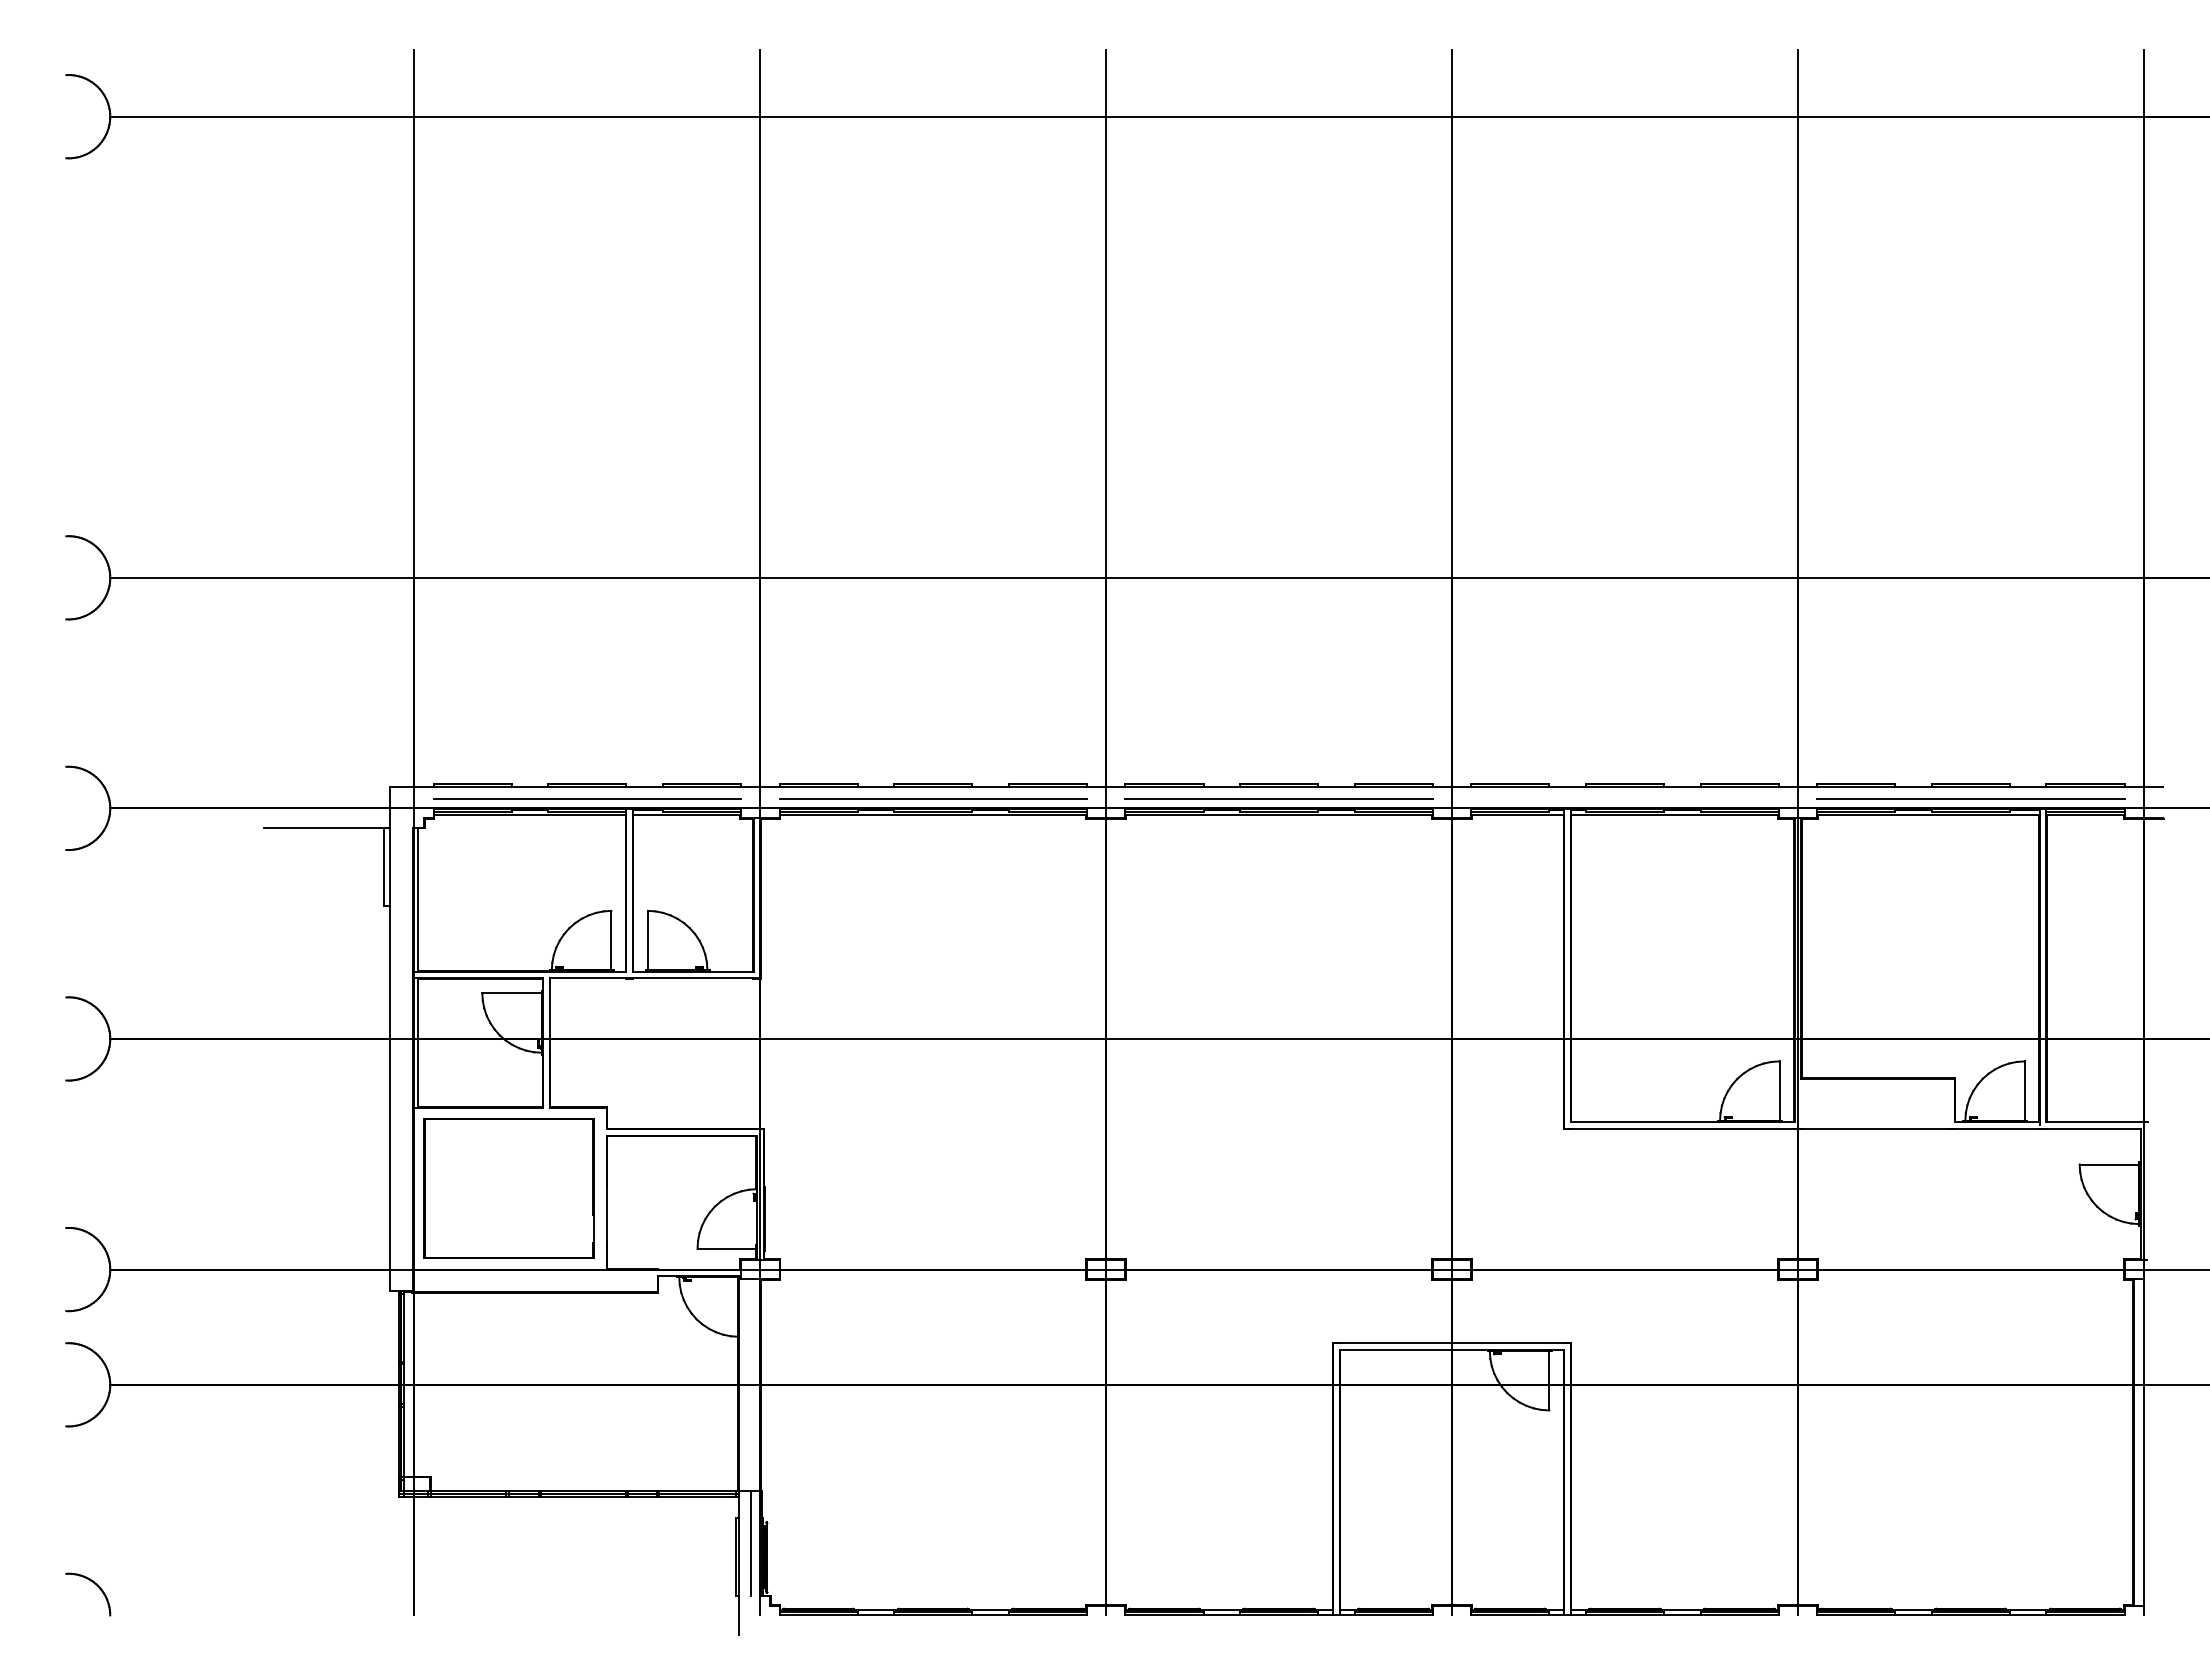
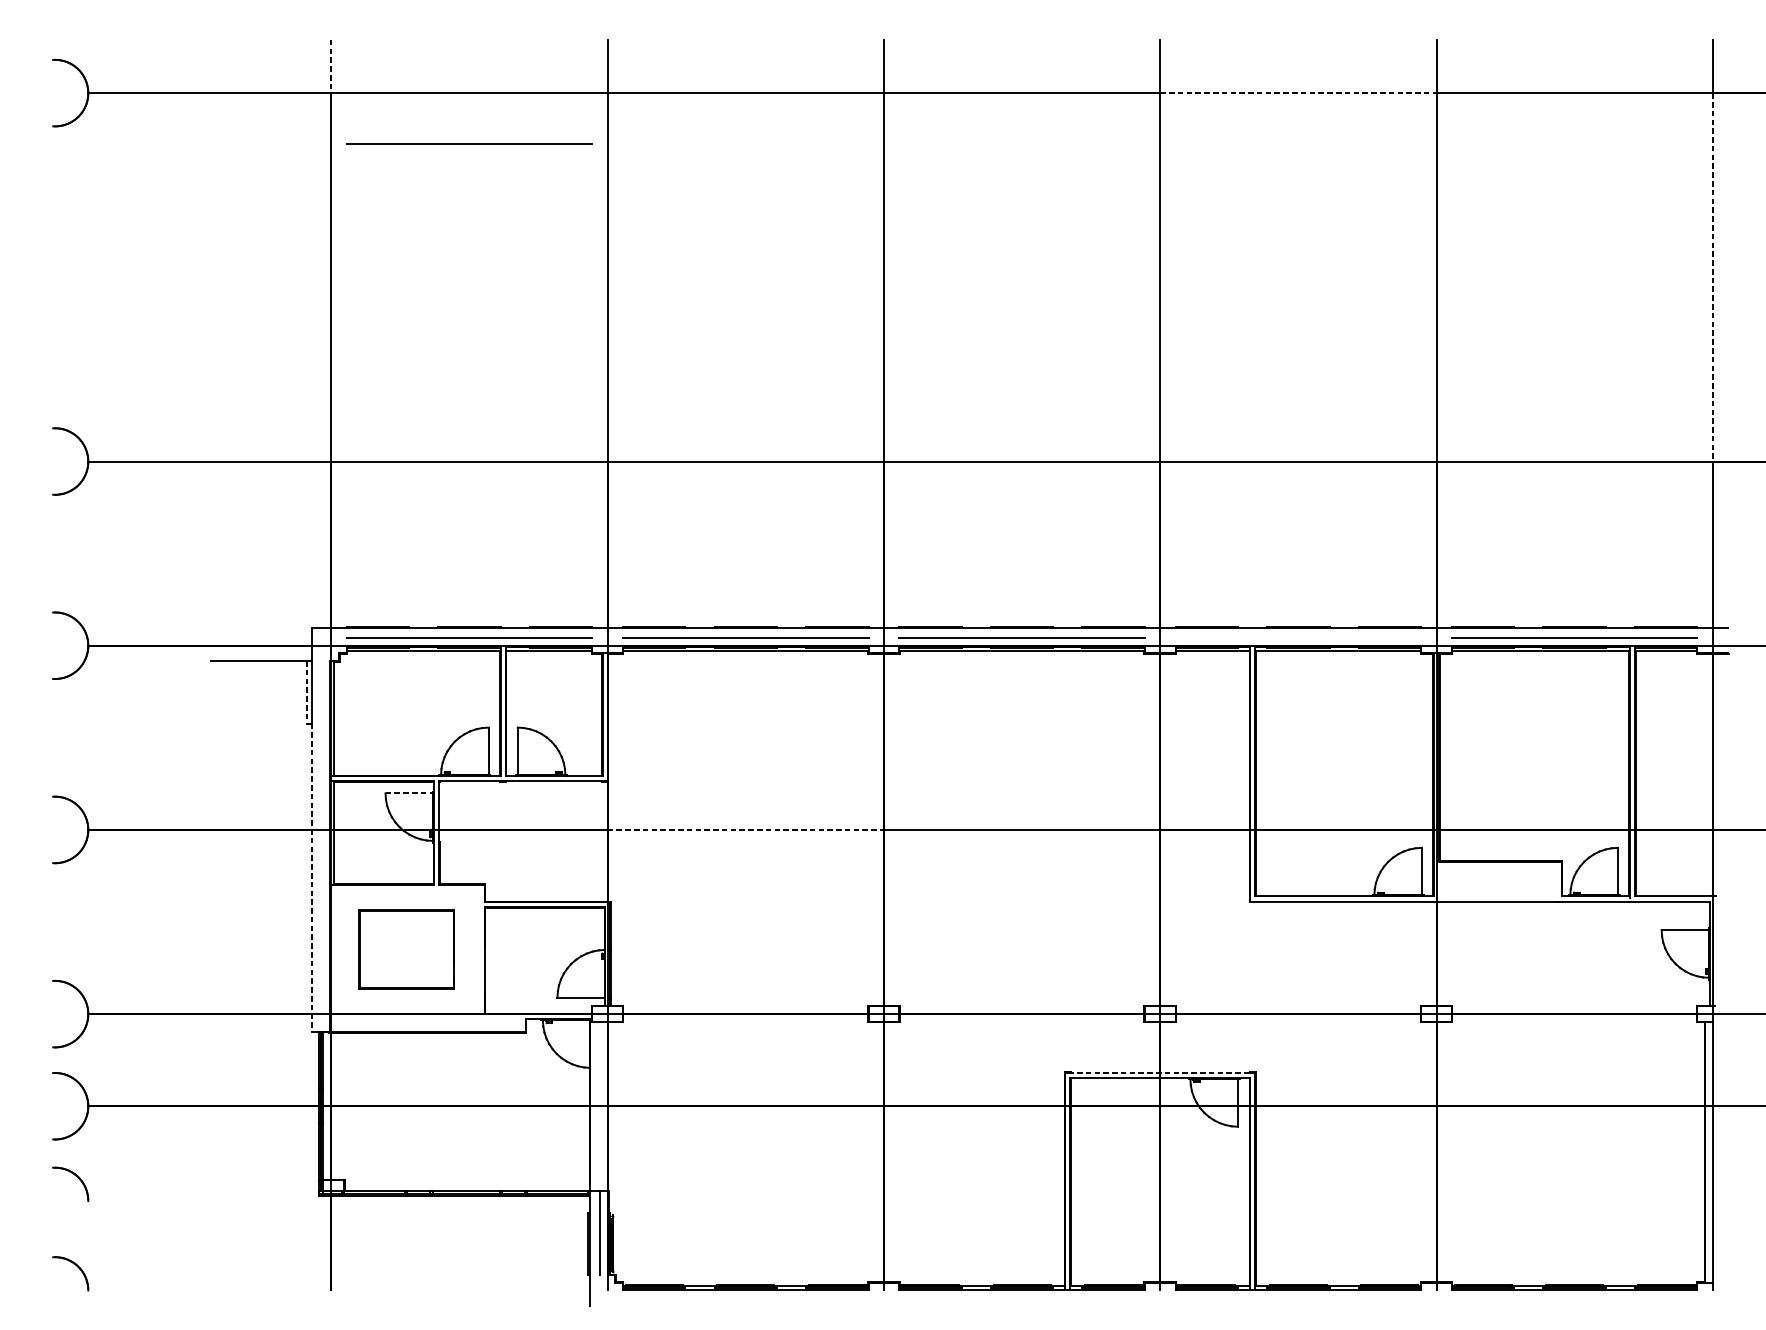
line: (414, 83) -> (331, 66), solid -> dashed
line: (1624, 116) -> (1298, 92), solid -> dashed
line: (587, 180) -> (469, 144), added
line: (2143, 347) -> (1712, 277), solid -> dashed
line: (384, 867) -> (307, 692), solid -> dashed
line: (512, 993) -> (409, 793), solid -> dashed
line: (933, 1038) -> (745, 829), solid -> dashed
line: (390, 1098) -> (312, 877), solid -> dashed
part: (508, 1188) -> (406, 949), size x0.7
line: (1452, 1343) -> (1160, 1073), solid -> dashed
part: (94, 1472) -> (75, 1176), added

